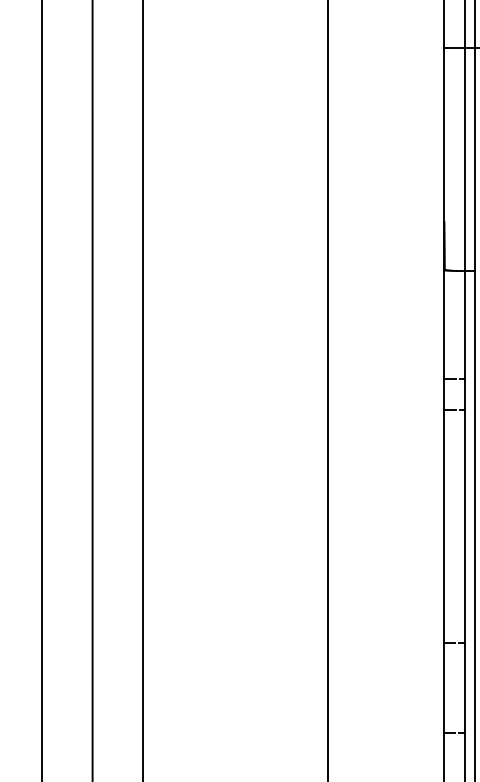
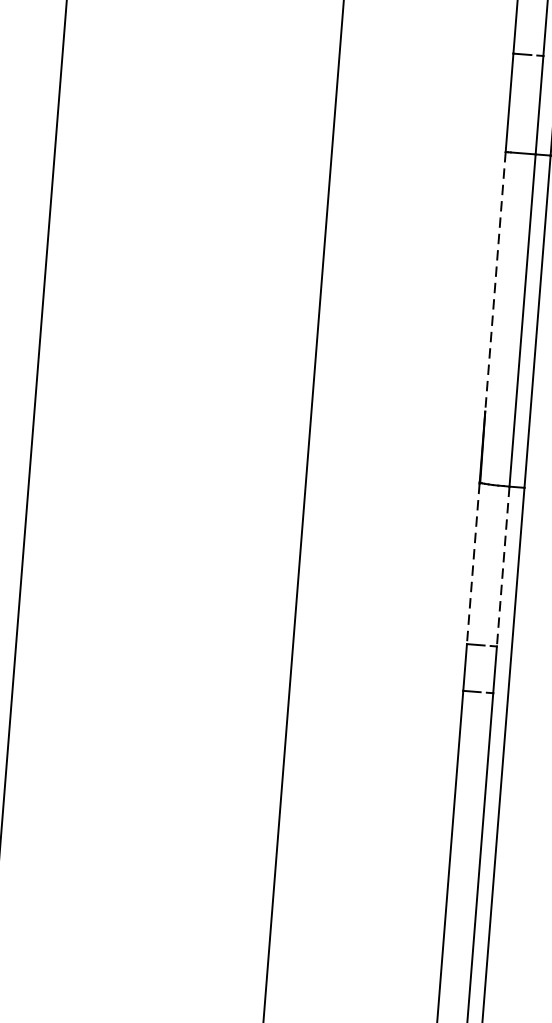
line: (444, 135) -> (495, 282), solid -> dashed
line: (444, 324) -> (473, 563), solid -> dashed
line: (464, 324) -> (503, 565), solid -> dashed

